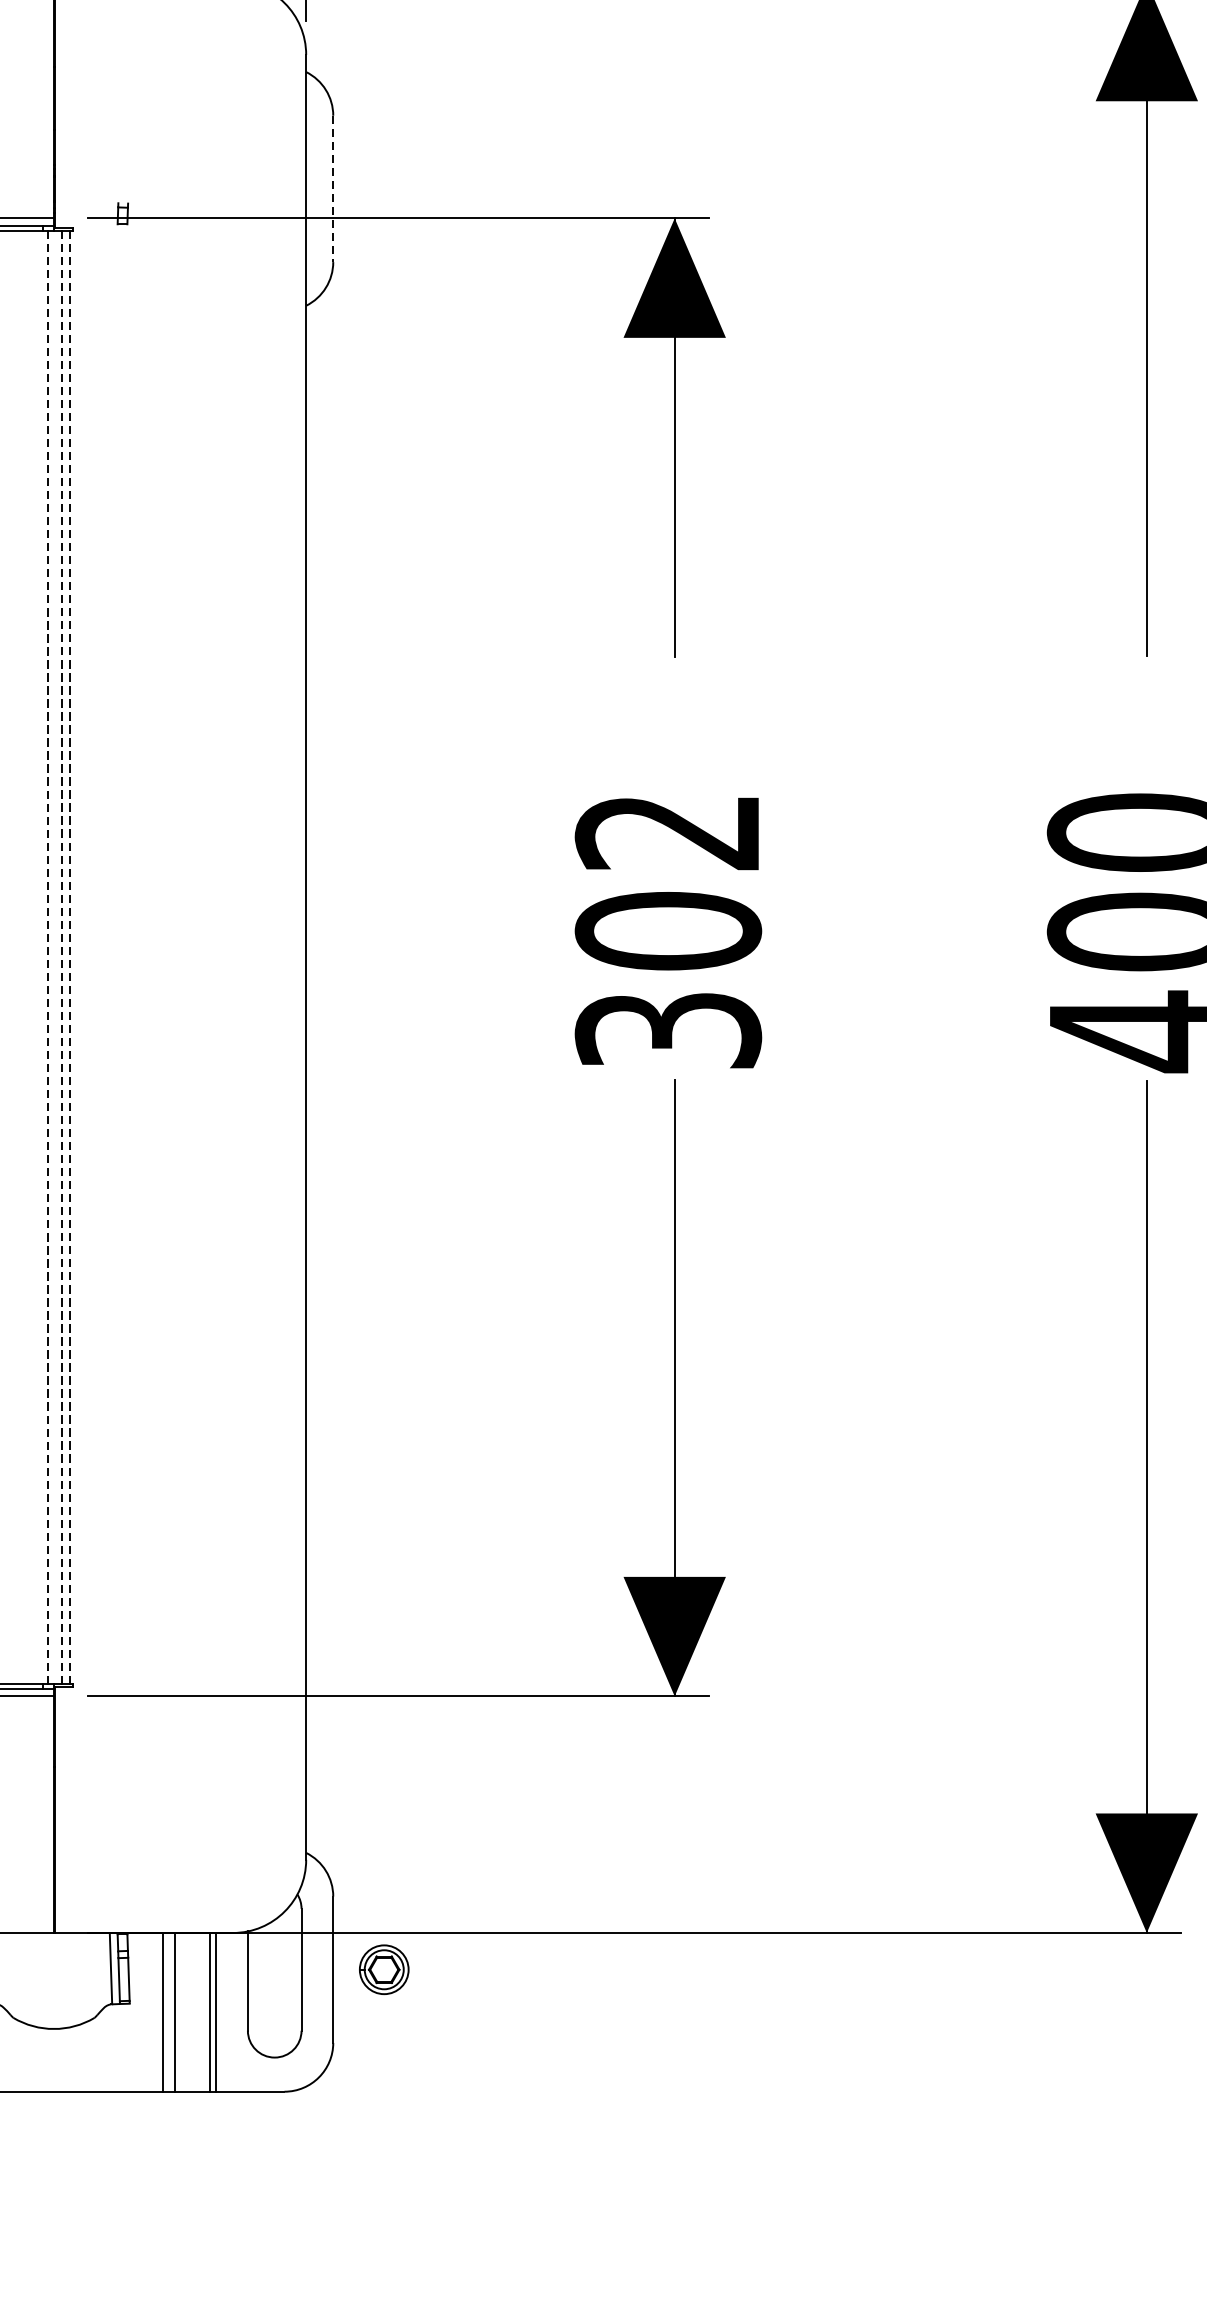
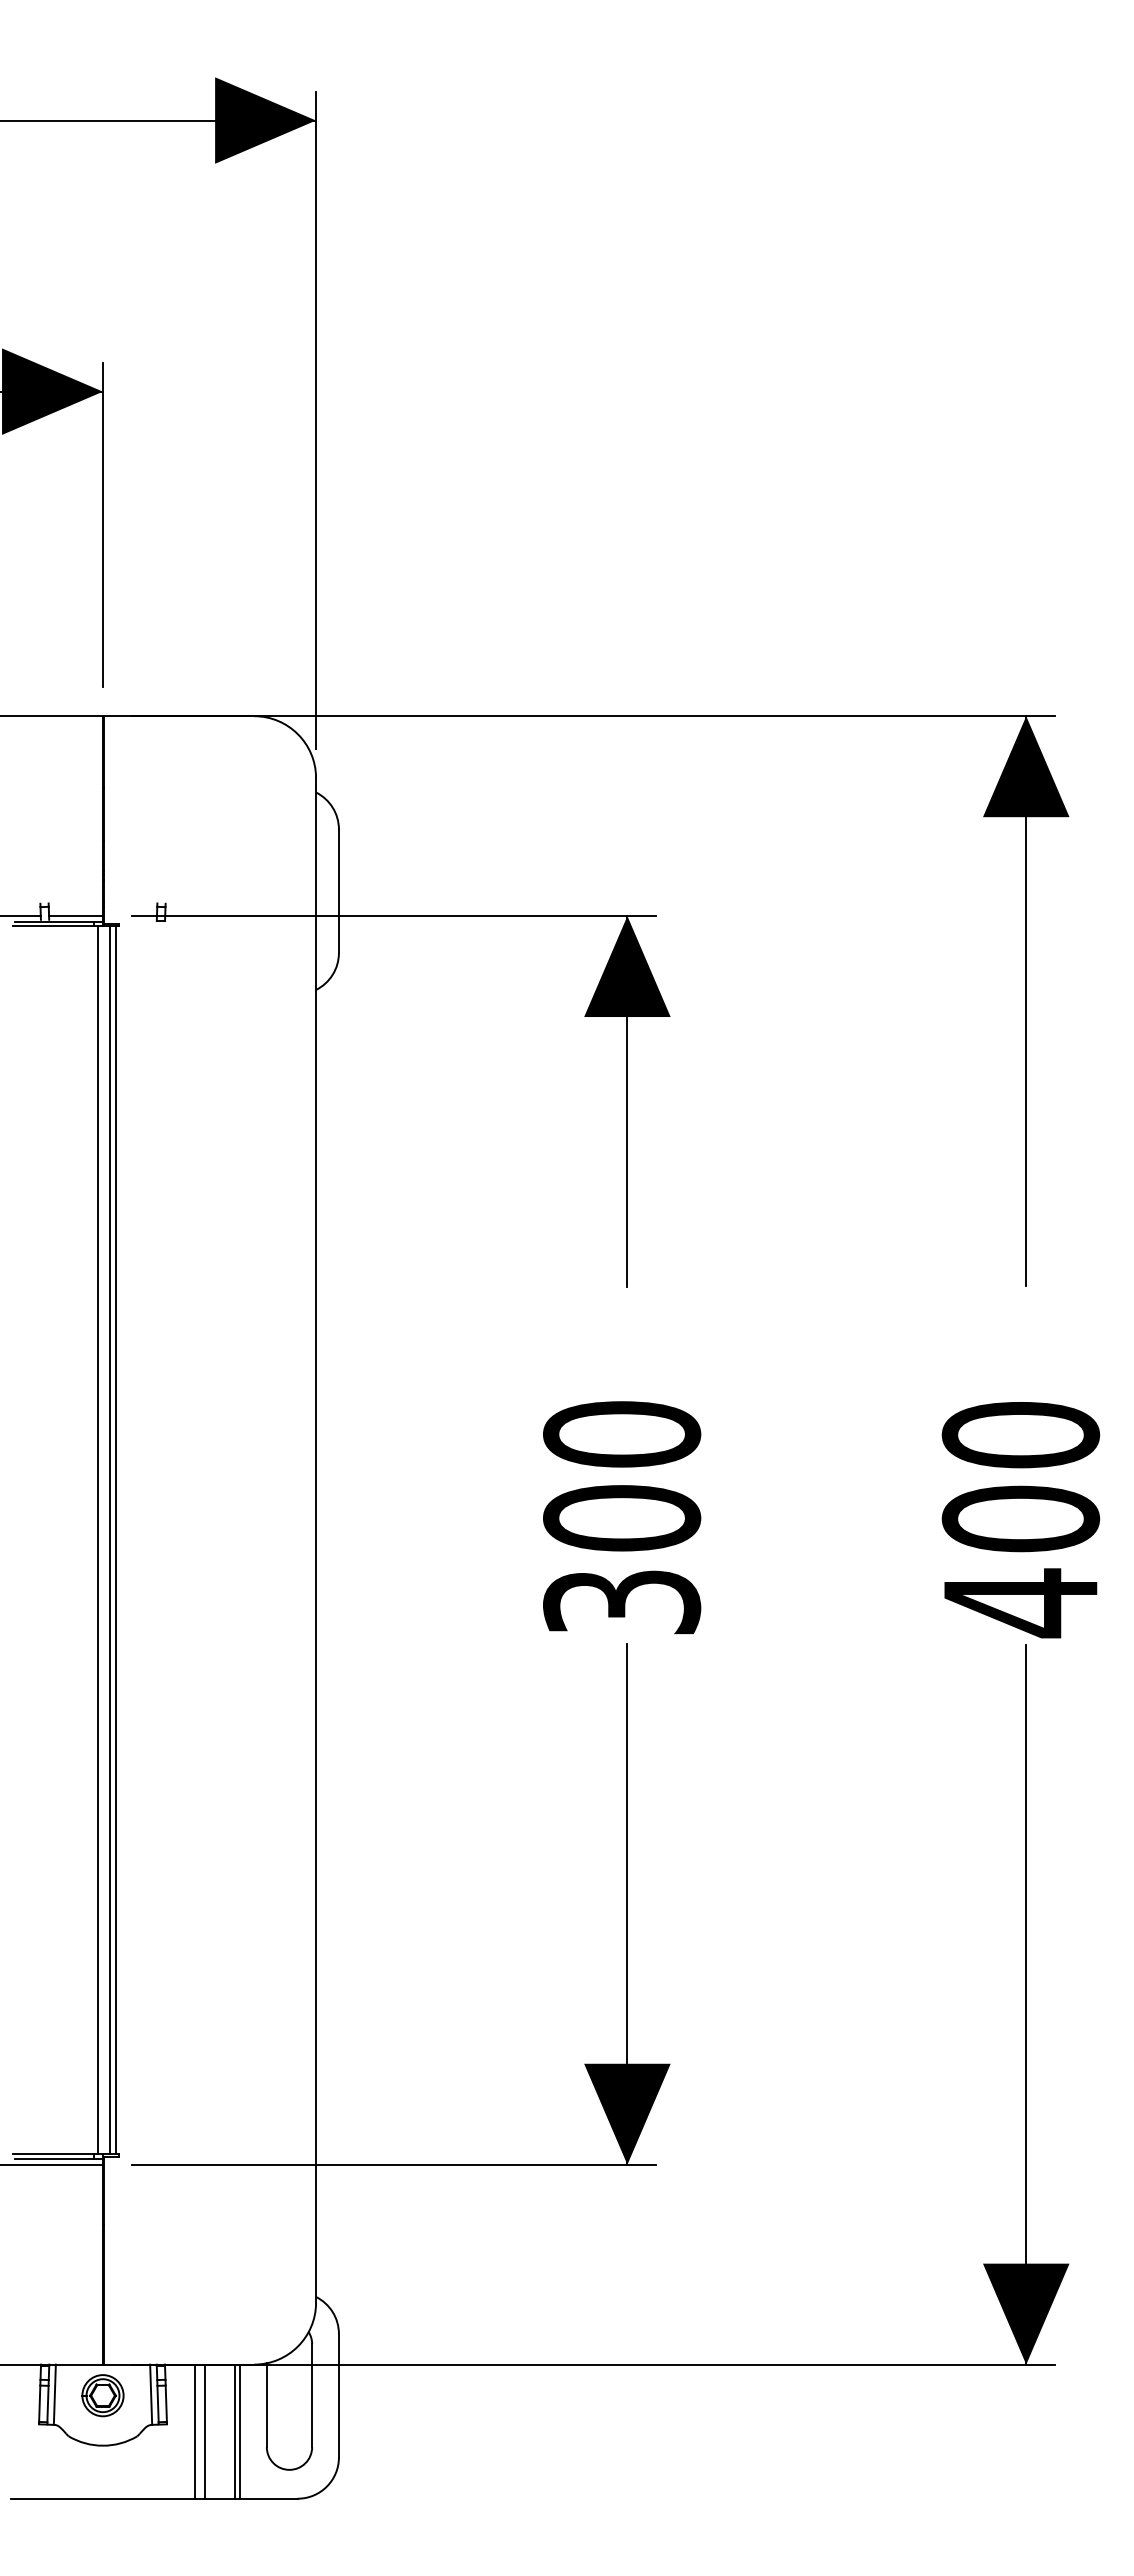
line: (332, 189) -> (338, 891), dashed -> solid
text: (668, 832) -> (622, 1434), 302 -> 300
line: (47, 956) -> (97, 1539), dashed -> solid
line: (62, 957) -> (110, 1540), dashed -> solid
line: (69, 957) -> (116, 1540), dashed -> solid
part: (383, 1969) -> (102, 2395), moved

